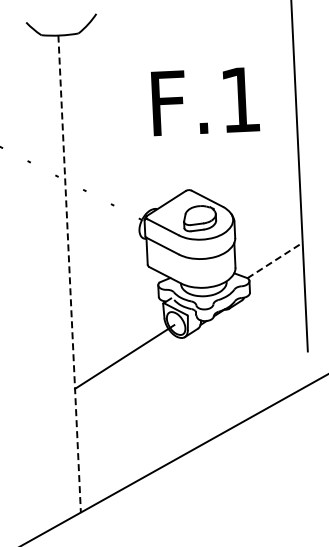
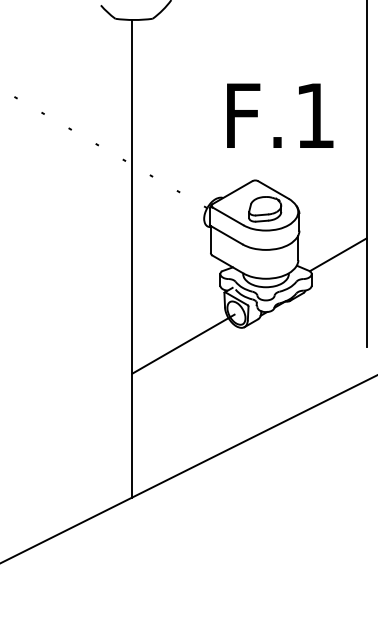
text: (205, 101) -> (280, 115), moved
line: (275, 260) -> (338, 254), dashed -> solid
line: (69, 273) -> (132, 258), dashed -> solid

